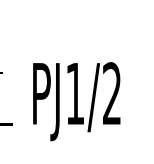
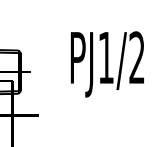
text: (75, 101) -> (106, 64), moved

